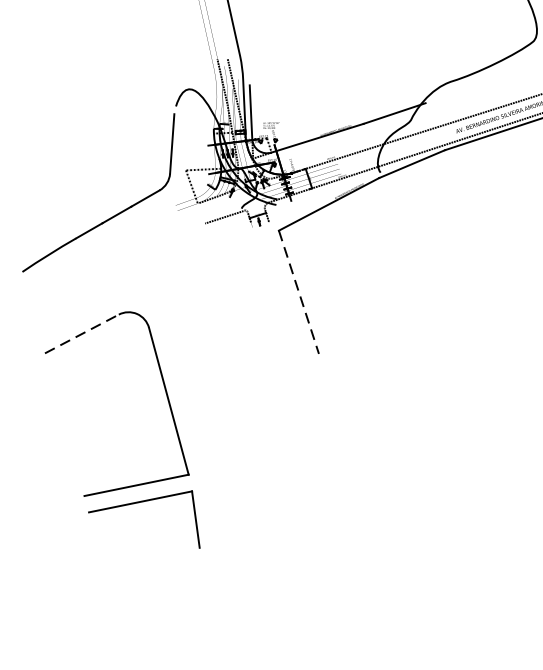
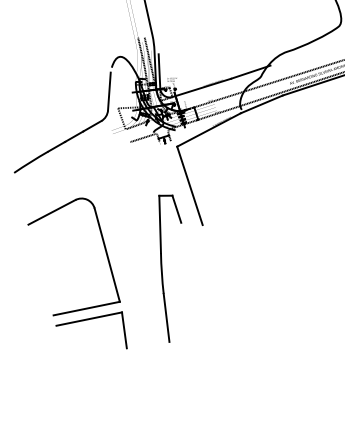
line: (299, 293) -> (190, 186), dashed -> solid
line: (82, 334) -> (52, 212), dashed -> solid
part: (255, 422) -> (162, 268), added

